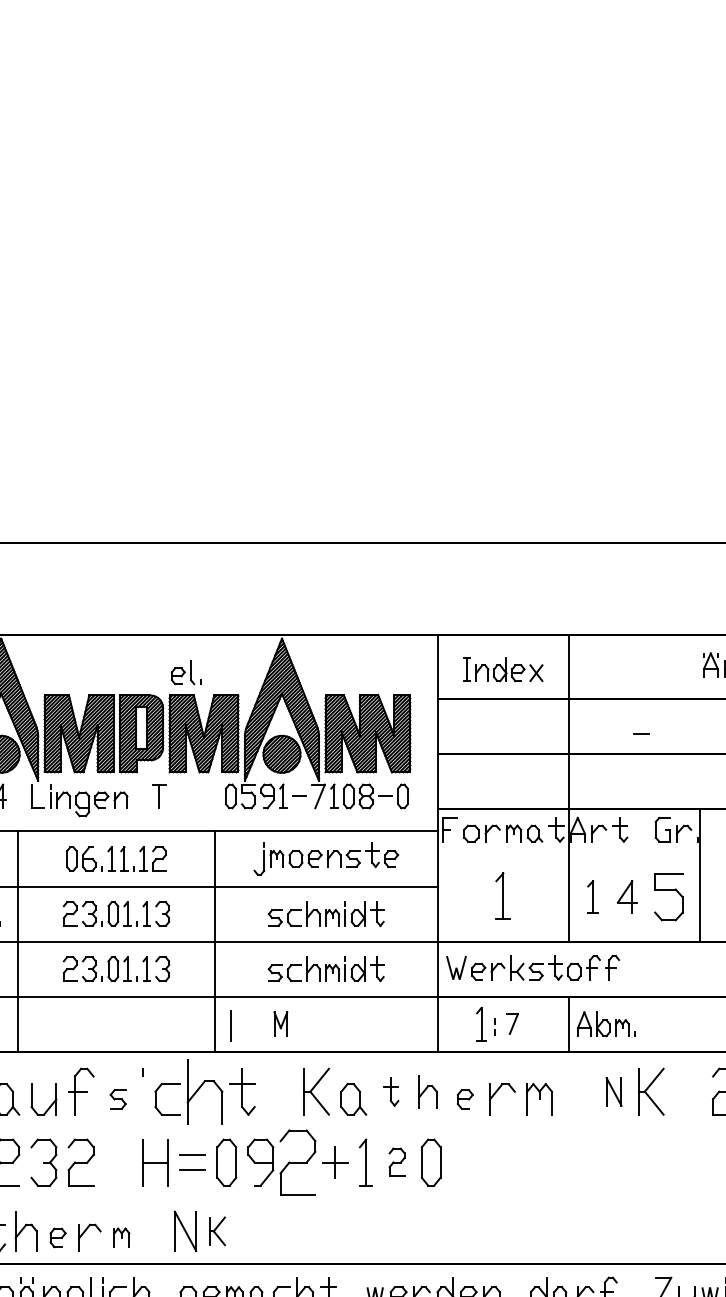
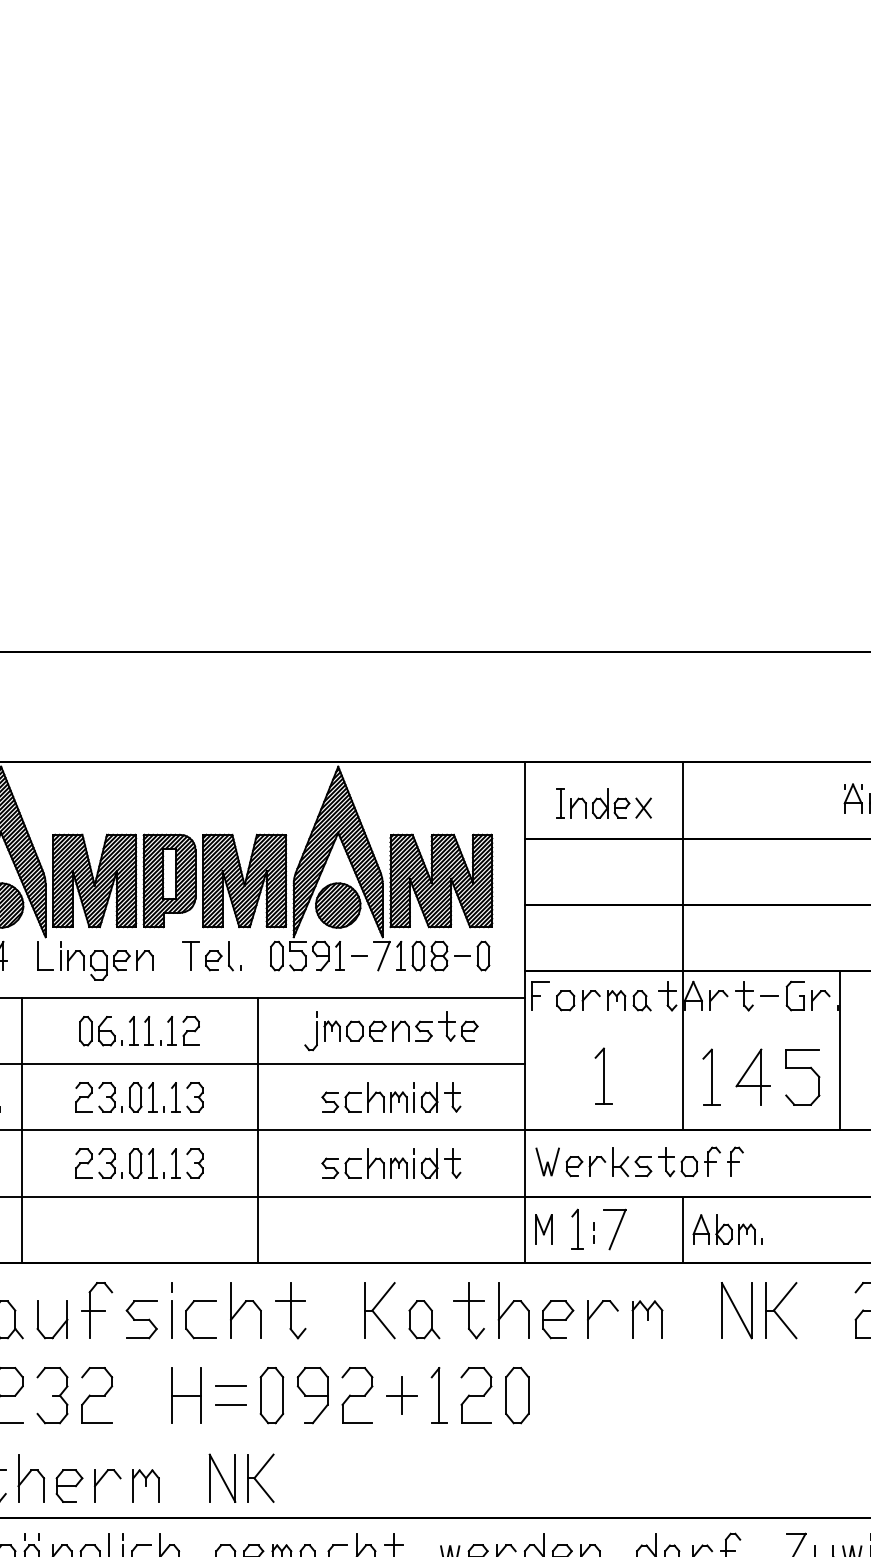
part: (186, 672) -> (223, 956), moved
line: (641, 733) -> (769, 995), moved
part: (592, 896) -> (711, 1076), size x1.43
part: (627, 896) -> (752, 1076), size x1.43
part: (280, 1024) -> (543, 1229), moved
part: (512, 1024) -> (614, 1229), size x1.67
line: (231, 1025) -> (171, 1319), moved
part: (204, 1091) -> (245, 1310), size x0.71
part: (390, 1091) -> (468, 1310), size x1.67
part: (427, 1091) -> (513, 1310), size x1.43
part: (613, 1091) -> (736, 1310), size x1.67
part: (118, 1099) -> (141, 1319), size x1.67
part: (465, 1099) -> (558, 1319), size x1.67
part: (298, 1162) -> (357, 1395), size x0.71
part: (397, 1162) -> (476, 1395), size x1.67
part: (217, 1230) -> (260, 1477), size x1.43
part: (58, 1237) -> (69, 1485), size x1.43
part: (121, 1237) -> (145, 1485), size x1.43

